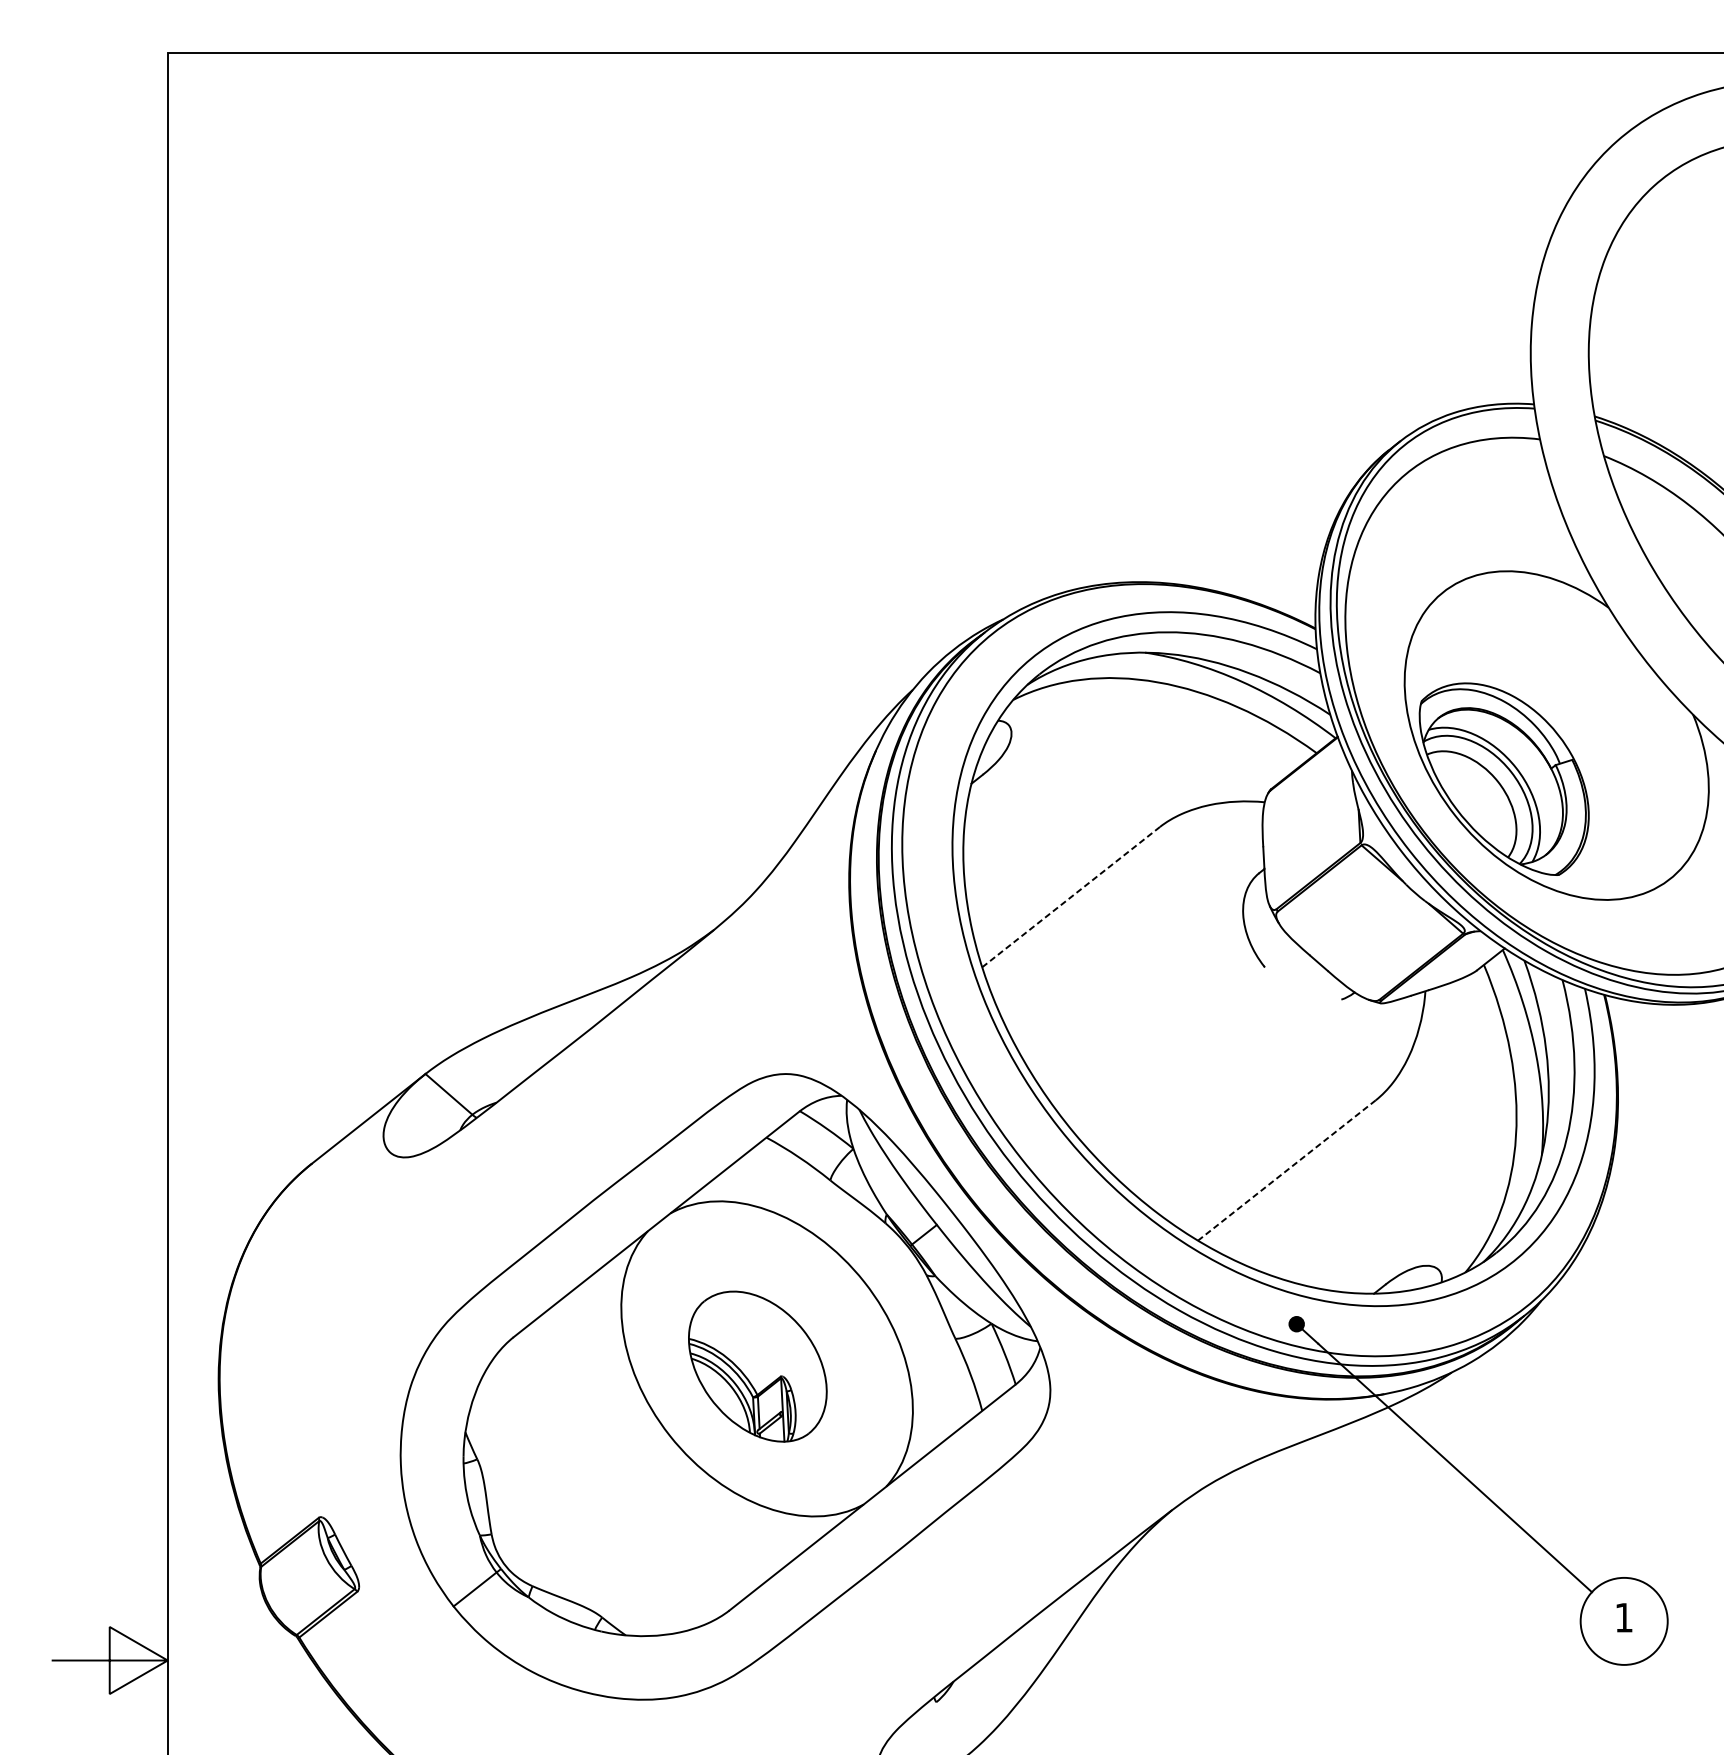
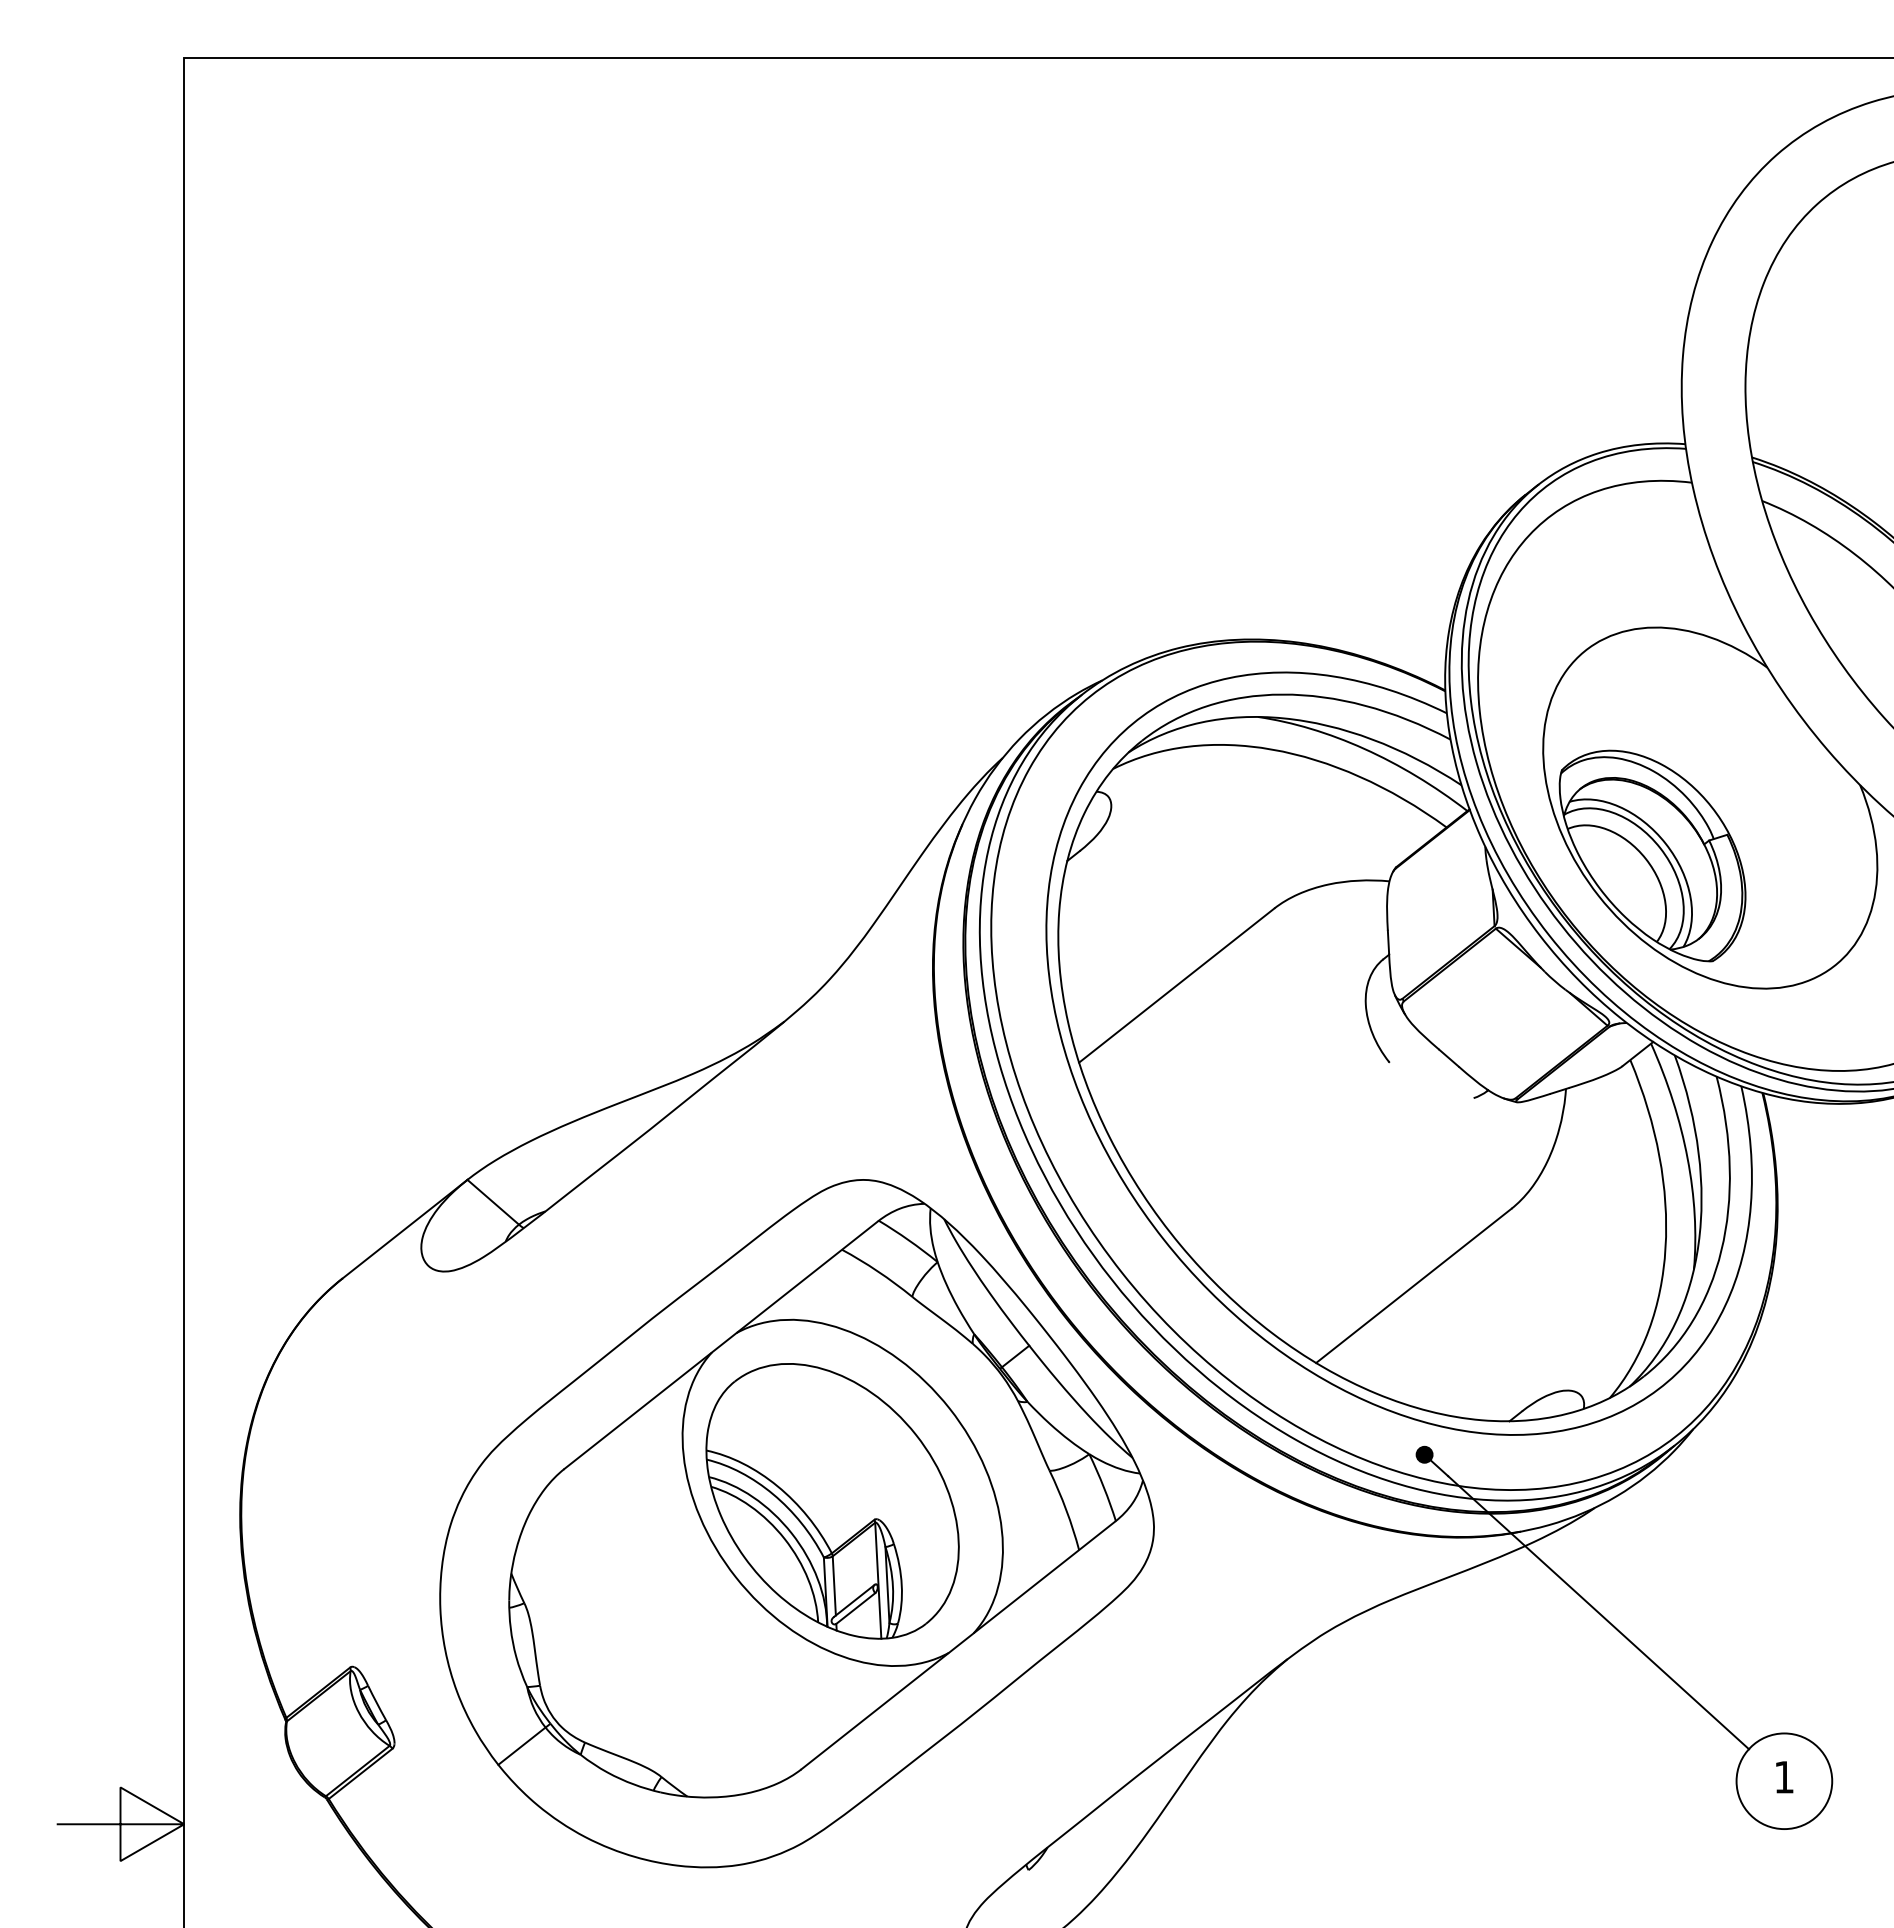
line: (1071, 897) -> (1177, 985), dashed -> solid
line: (1286, 1171) -> (1413, 1286), dashed -> solid
part: (757, 1366) -> (832, 1501), size x1.67

